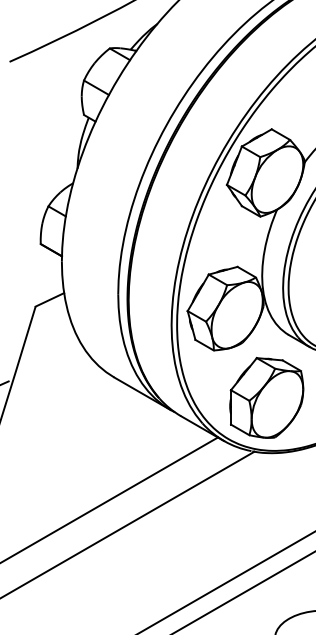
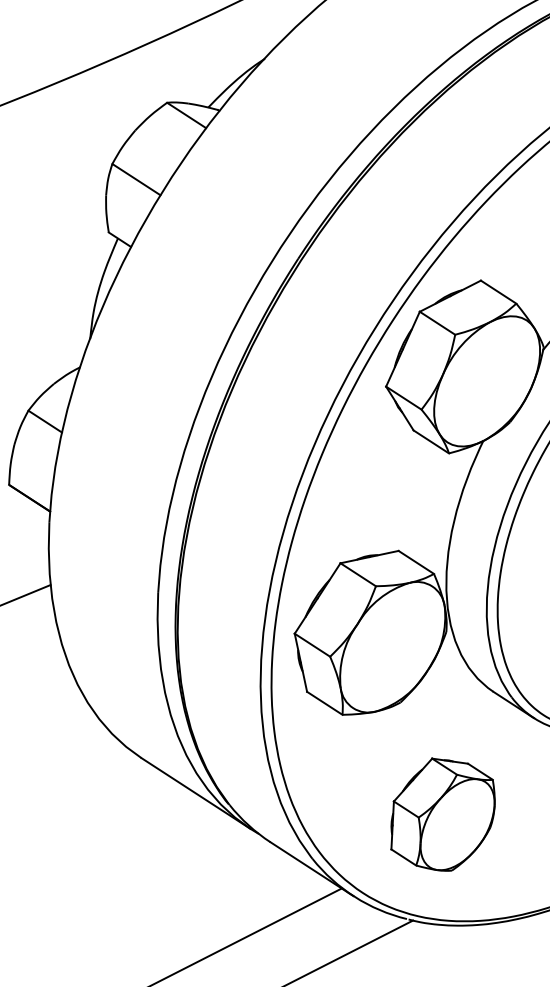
part: (266, 397) -> (442, 813), size x0.7

